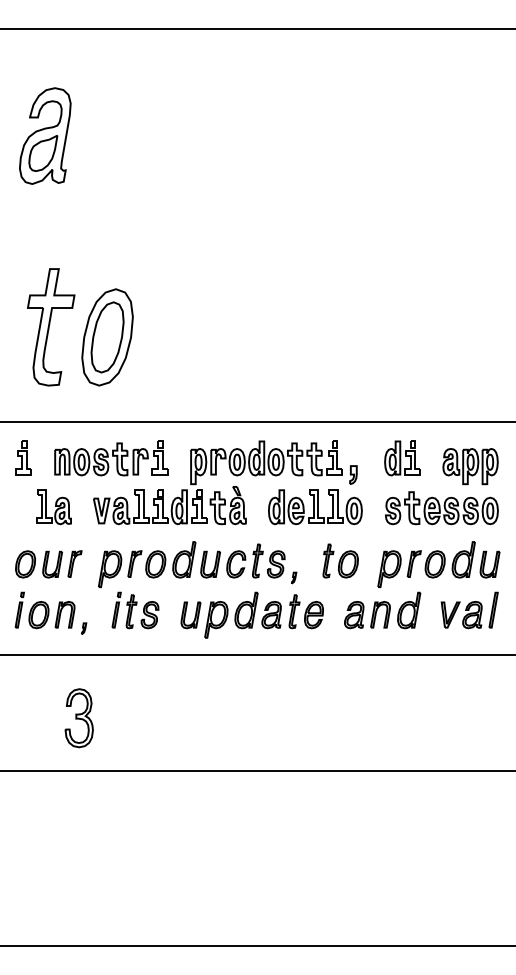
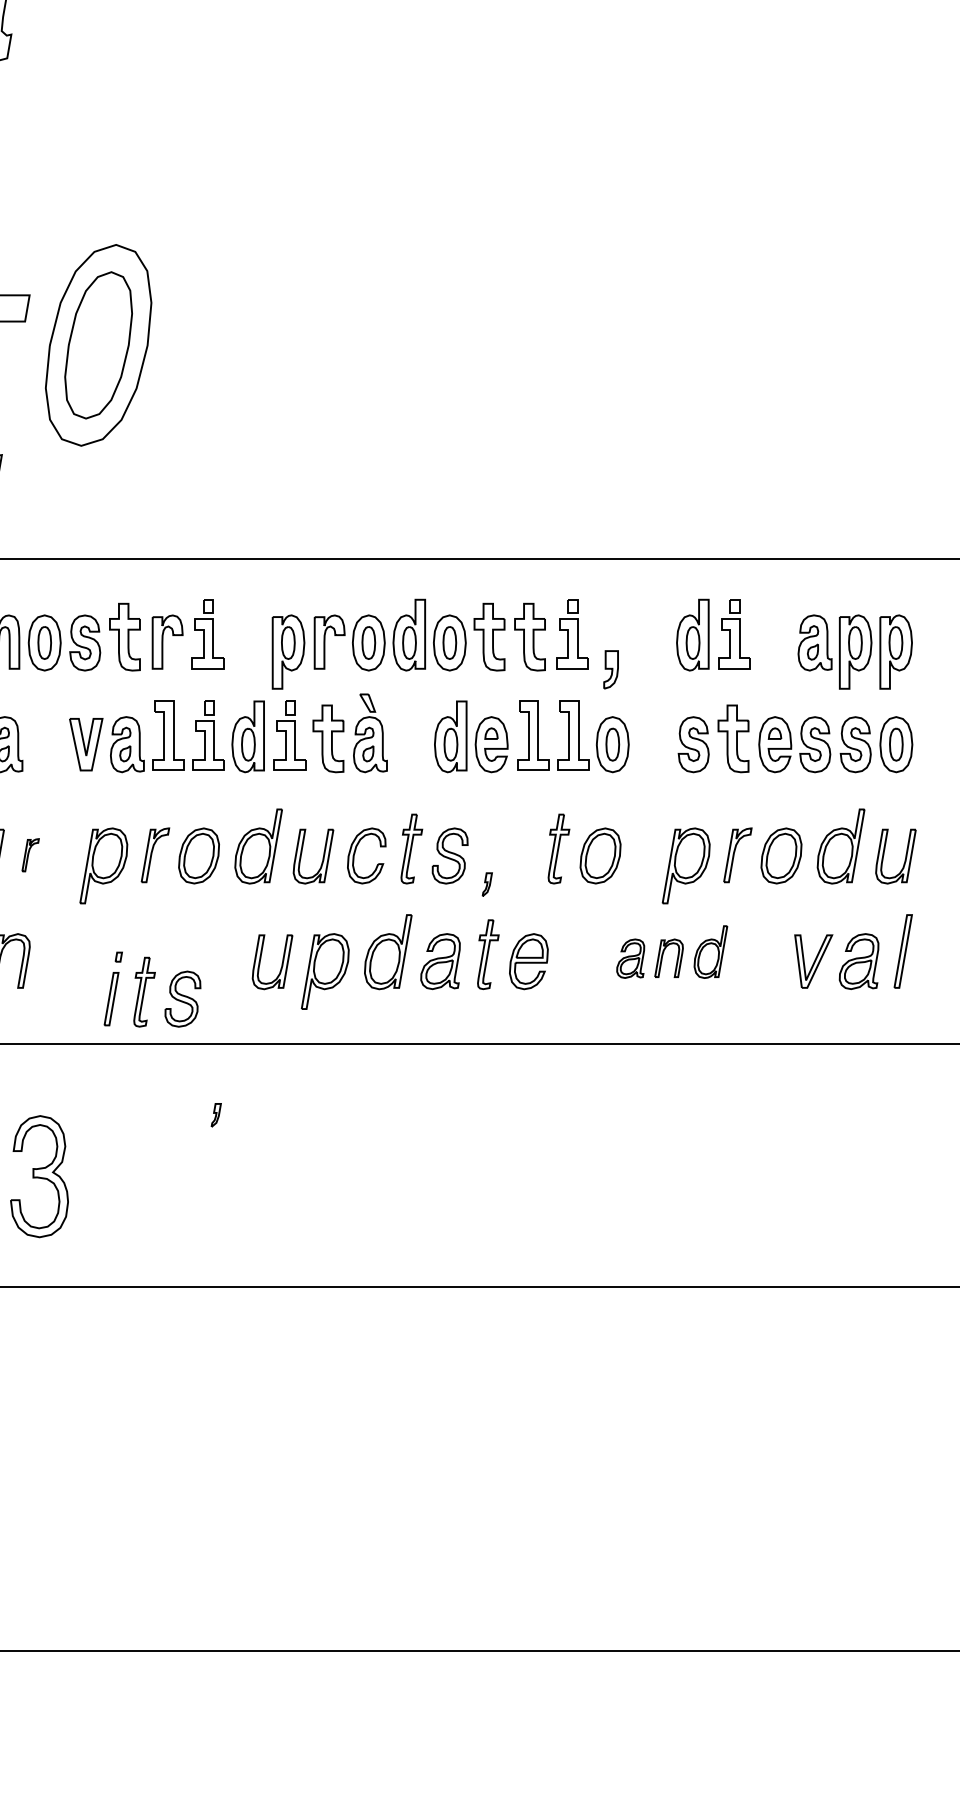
part: (107, 337) -> (98, 345), moved
part: (74, 563) -> (29, 854), size x0.6
part: (135, 610) -> (152, 989), moved
part: (382, 610) -> (671, 952), size x0.7
part: (84, 628) -> (217, 1114), moved

